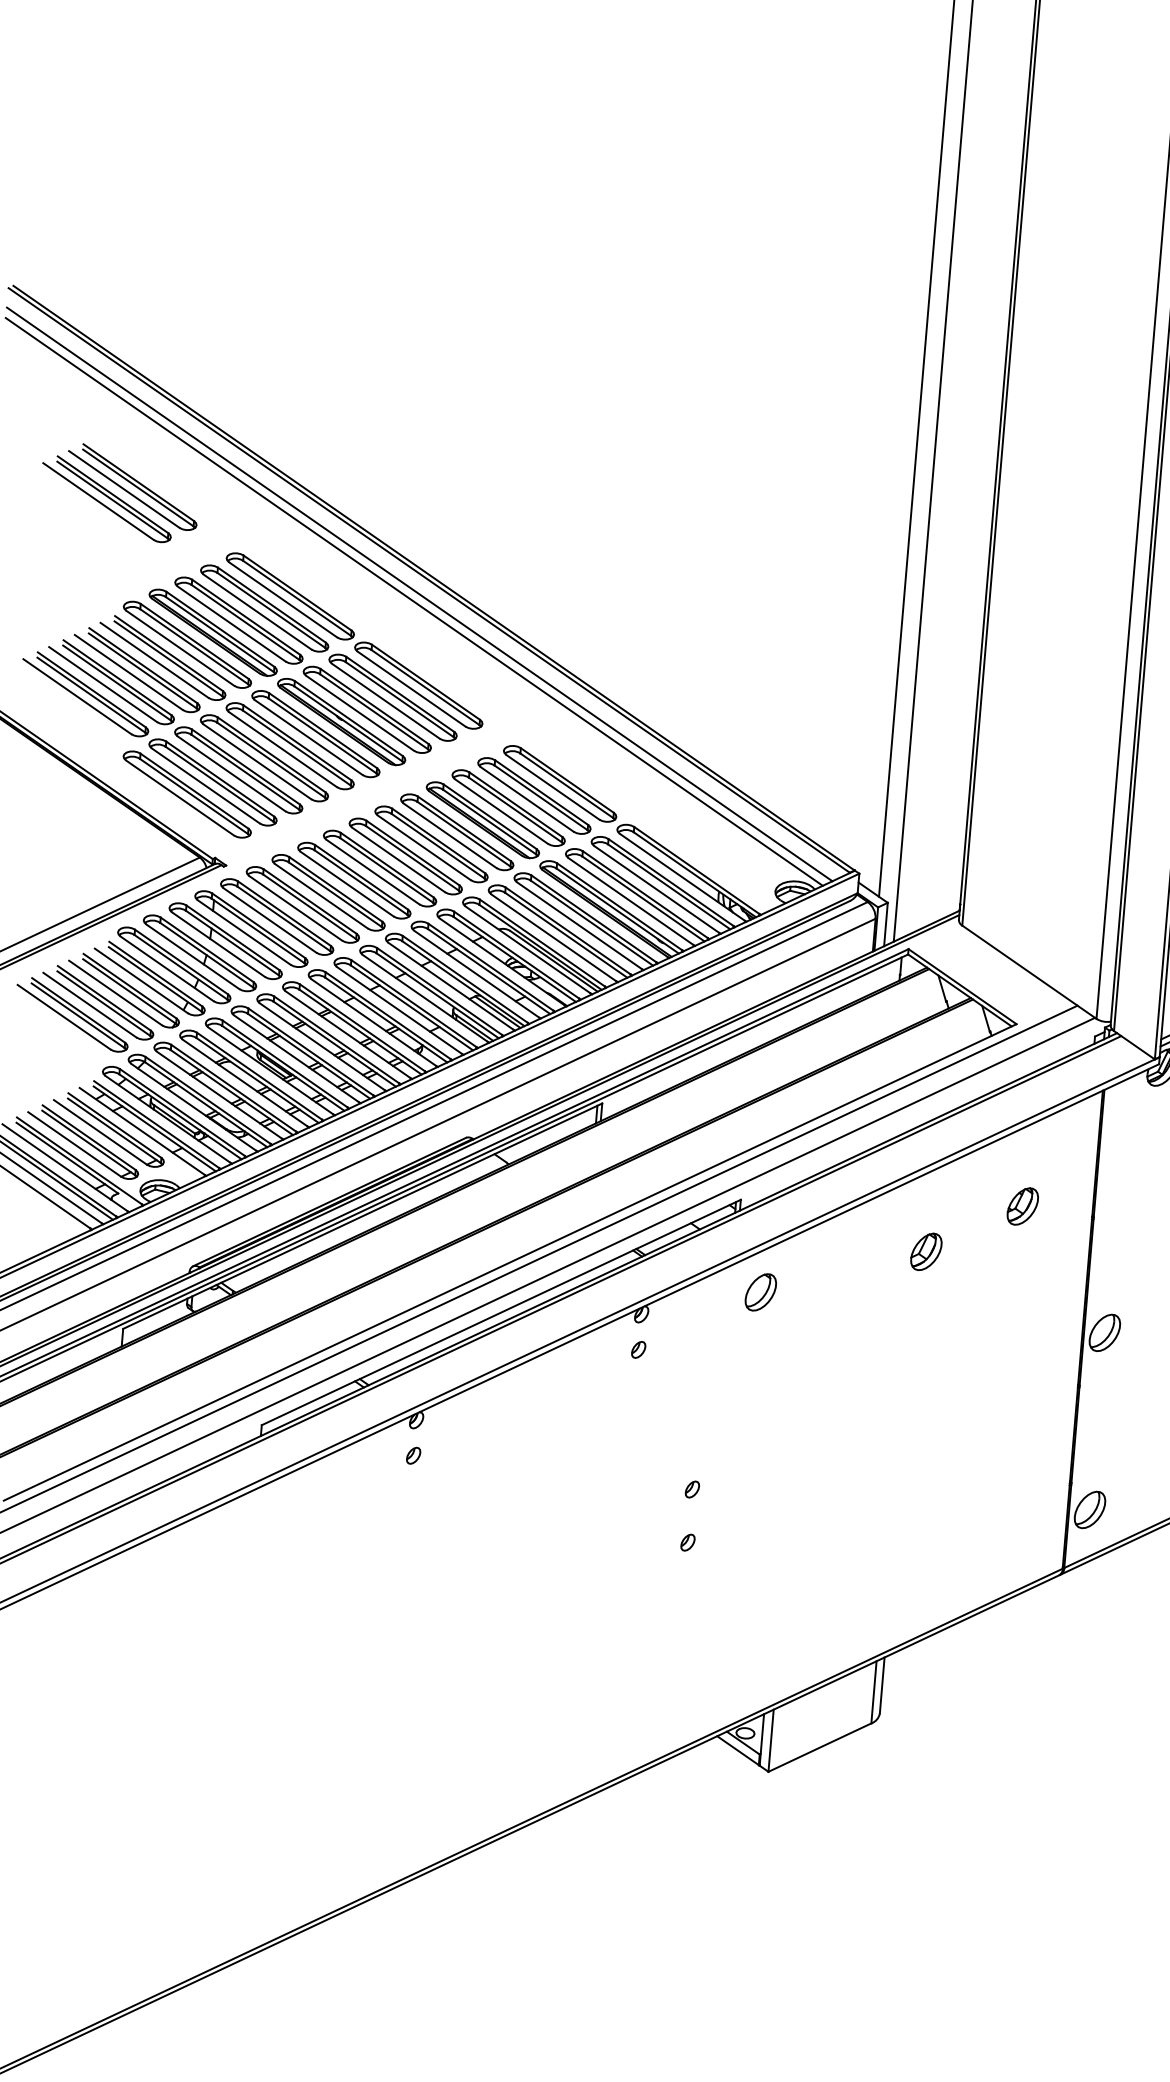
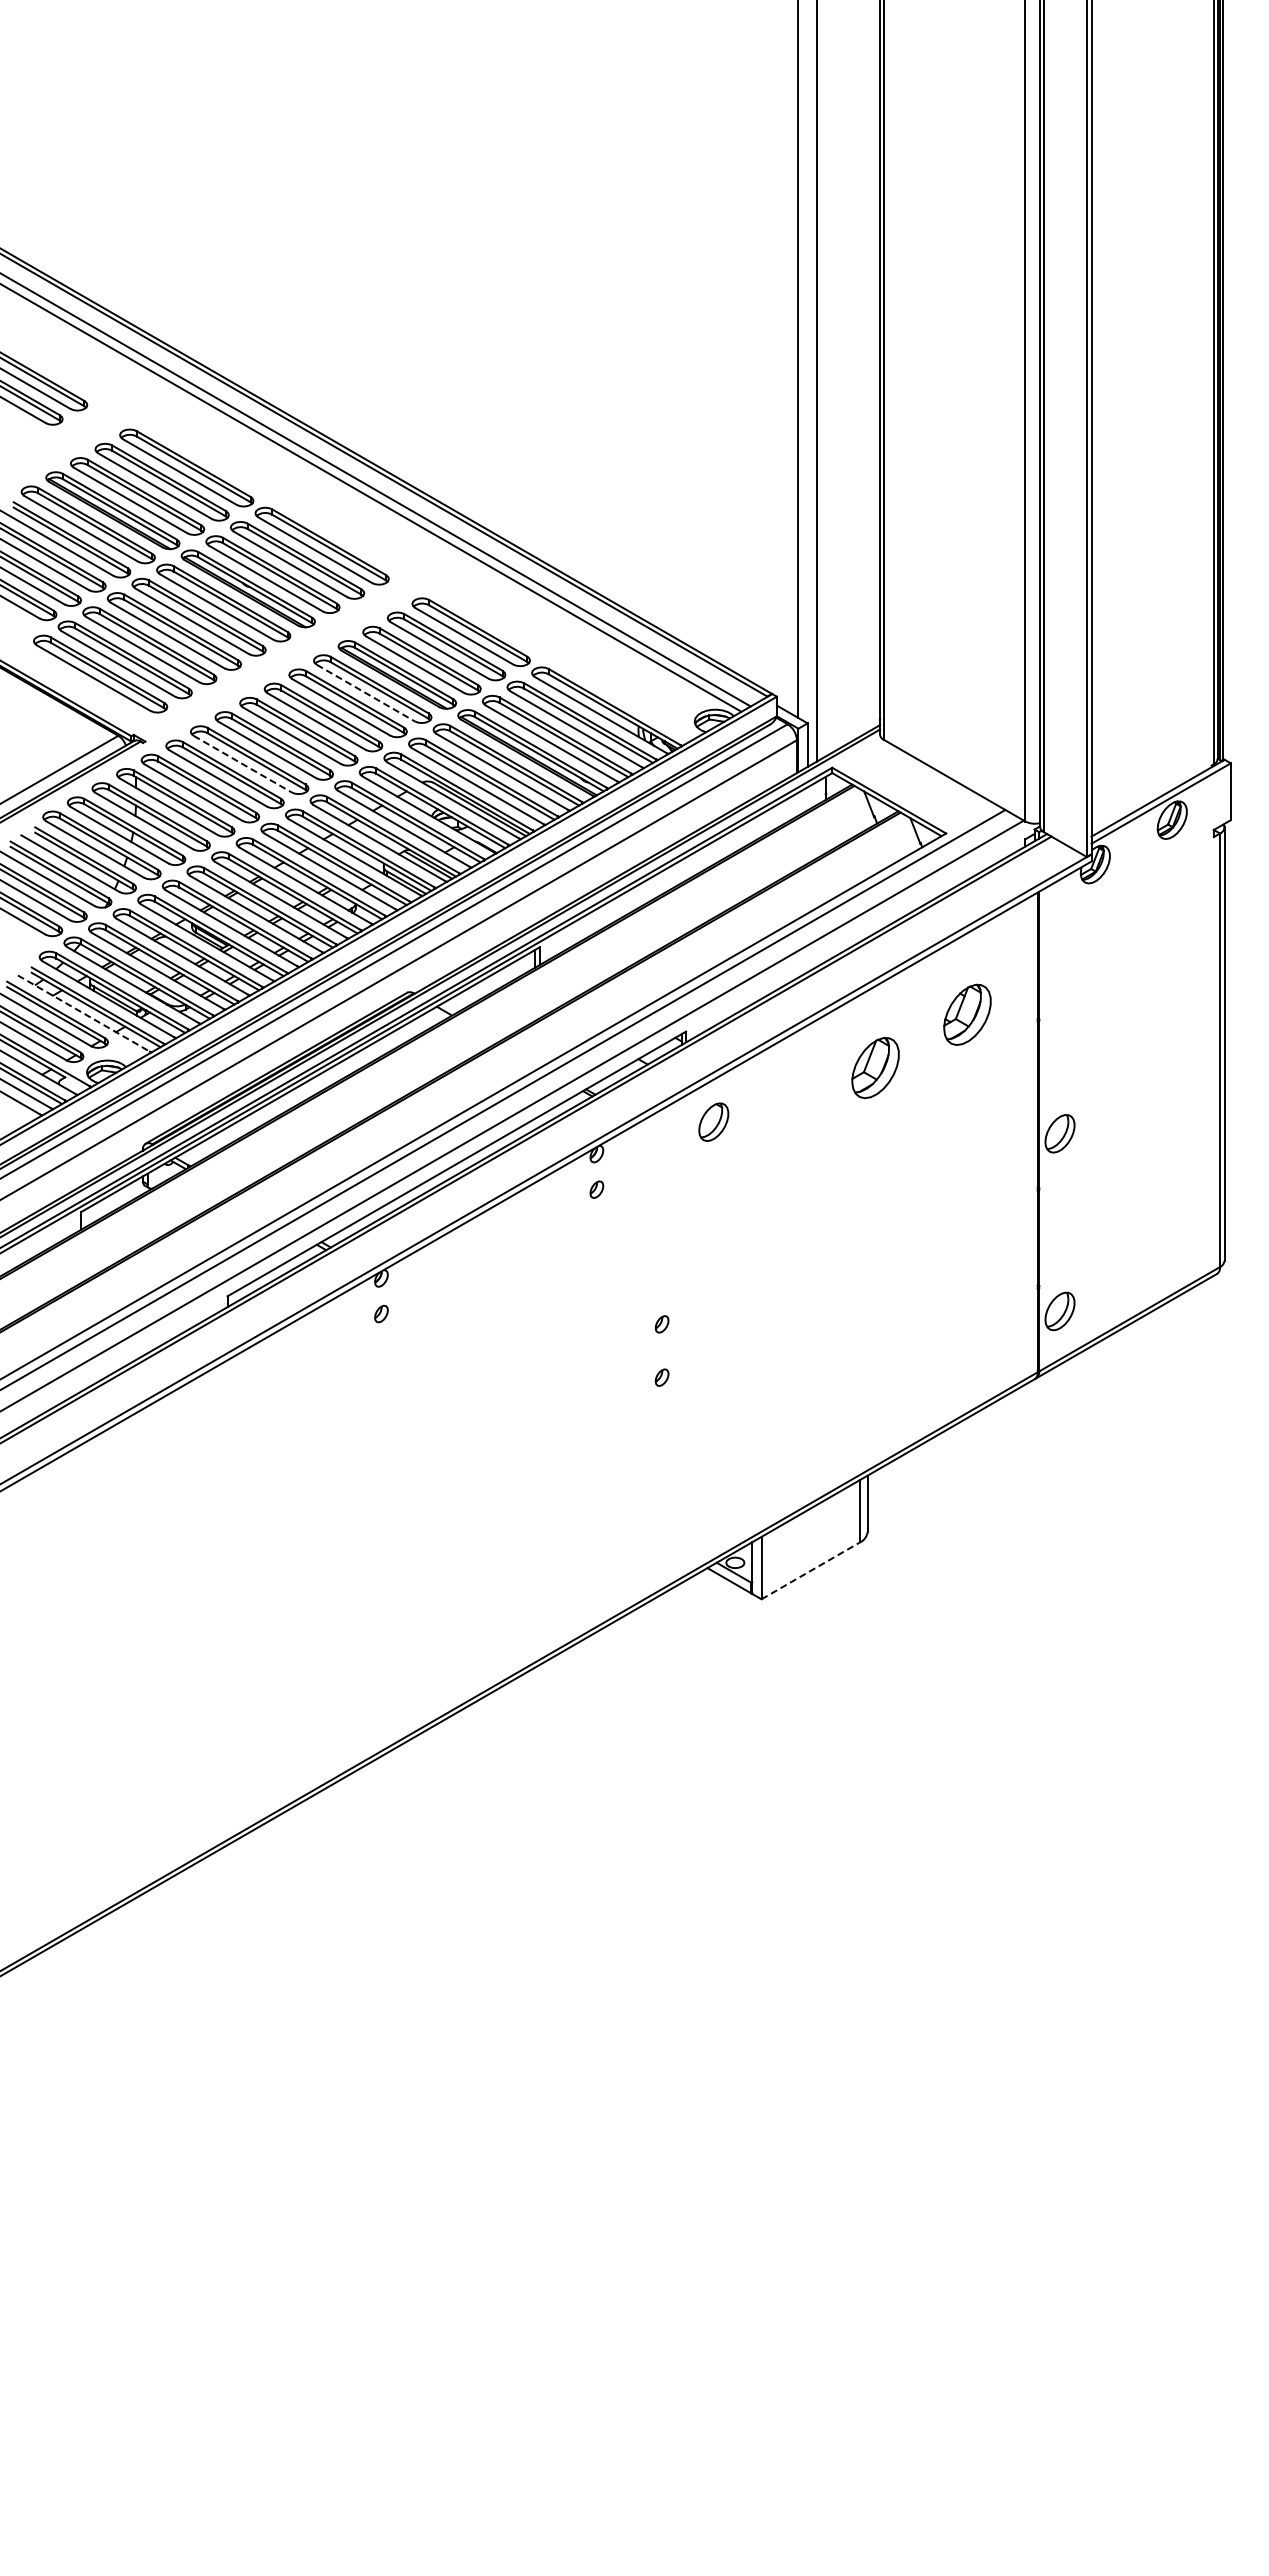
line: (449, 836) -> (365, 693), solid -> dashed
line: (321, 896) -> (242, 764), solid -> dashed
line: (142, 1131) -> (84, 1013), solid -> dashed
part: (1022, 1206) -> (967, 1014), size x1.6
part: (925, 1251) -> (874, 1067), size x1.6
line: (819, 1747) -> (810, 1570), solid -> dashed

